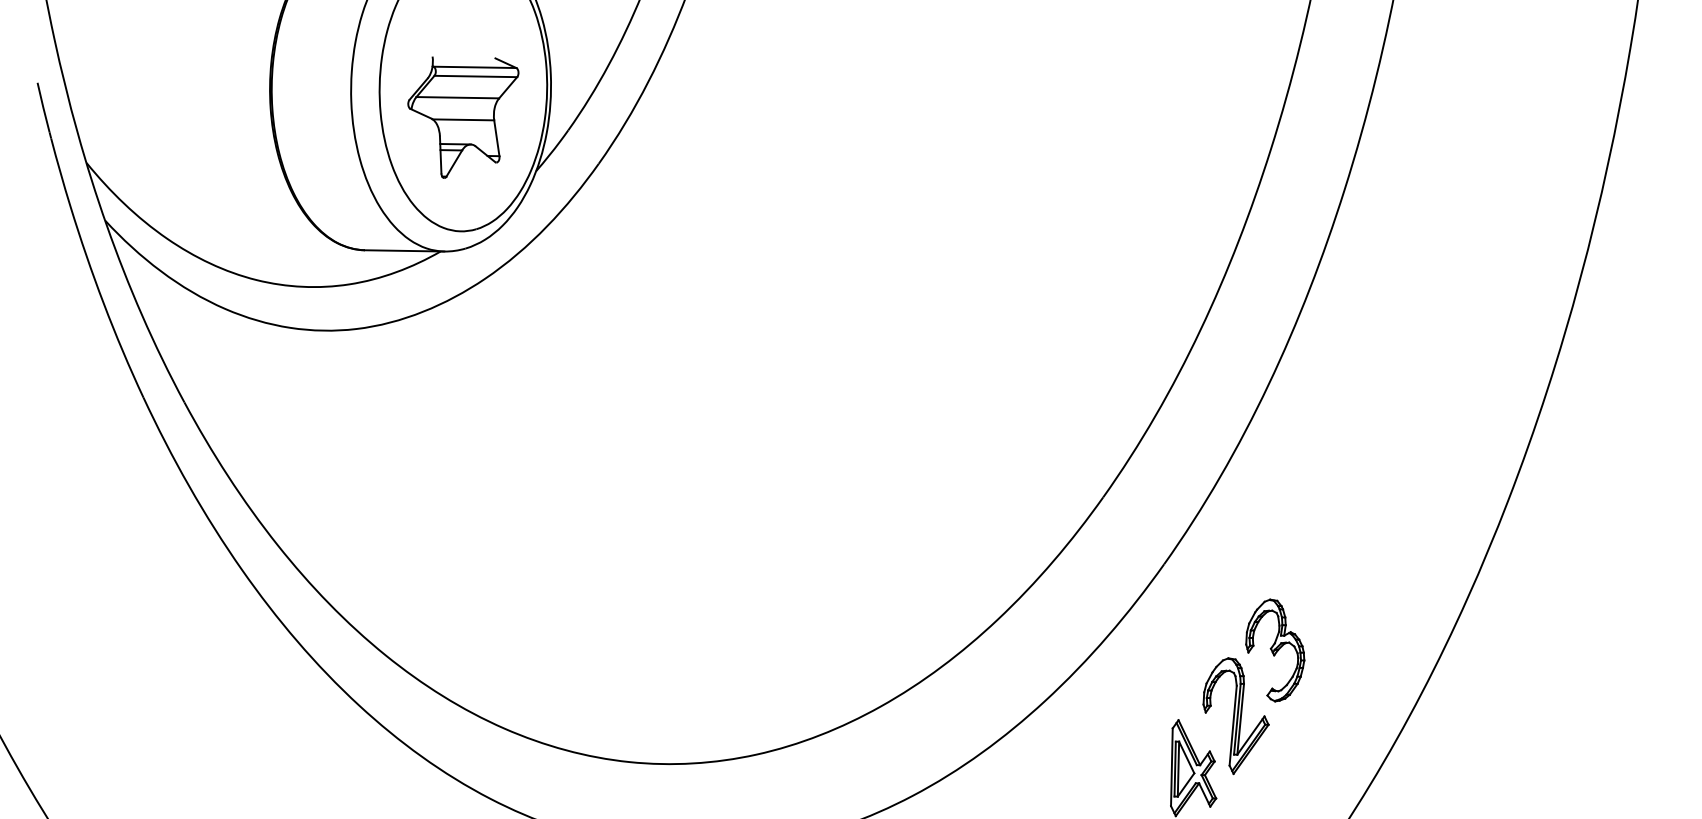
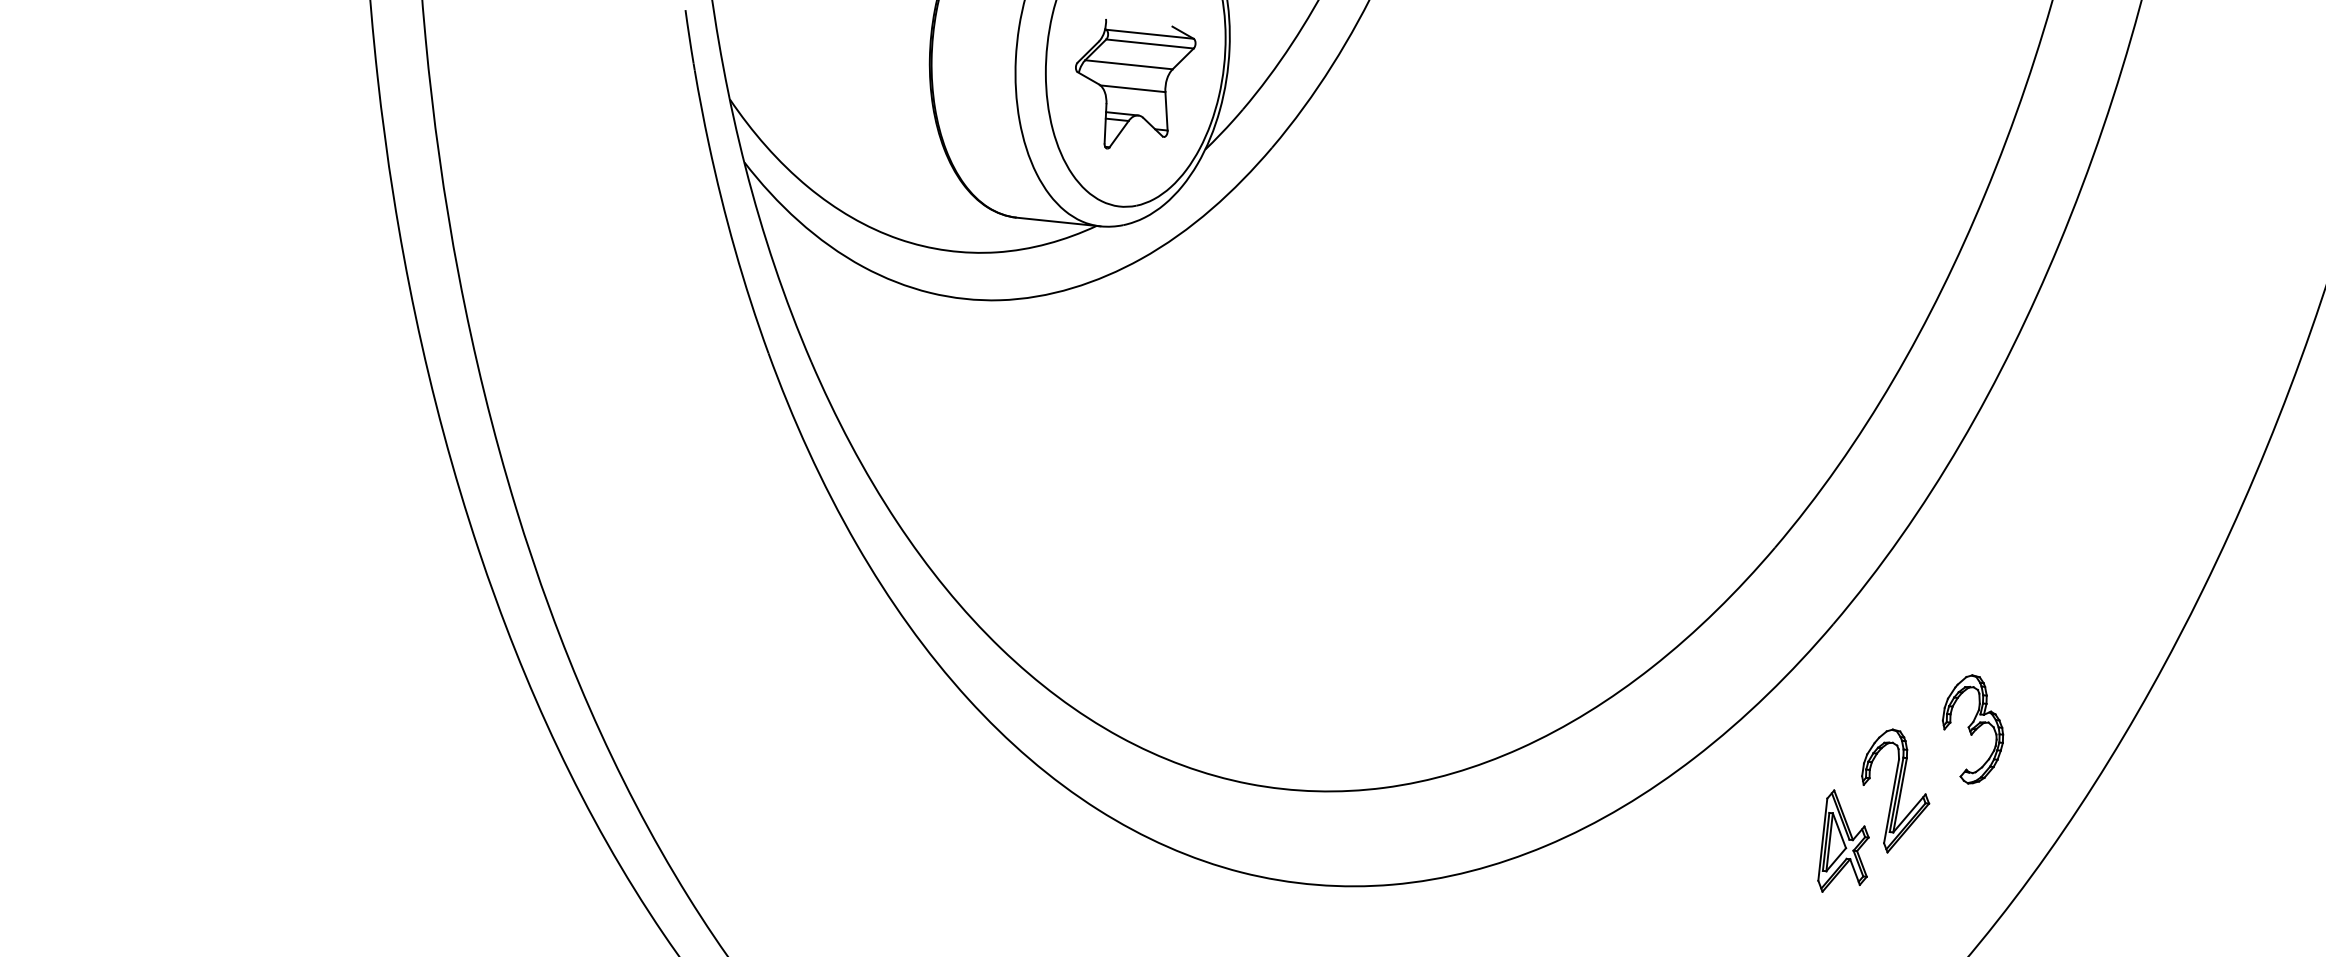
part: (1274, 650) -> (1972, 729), moved

